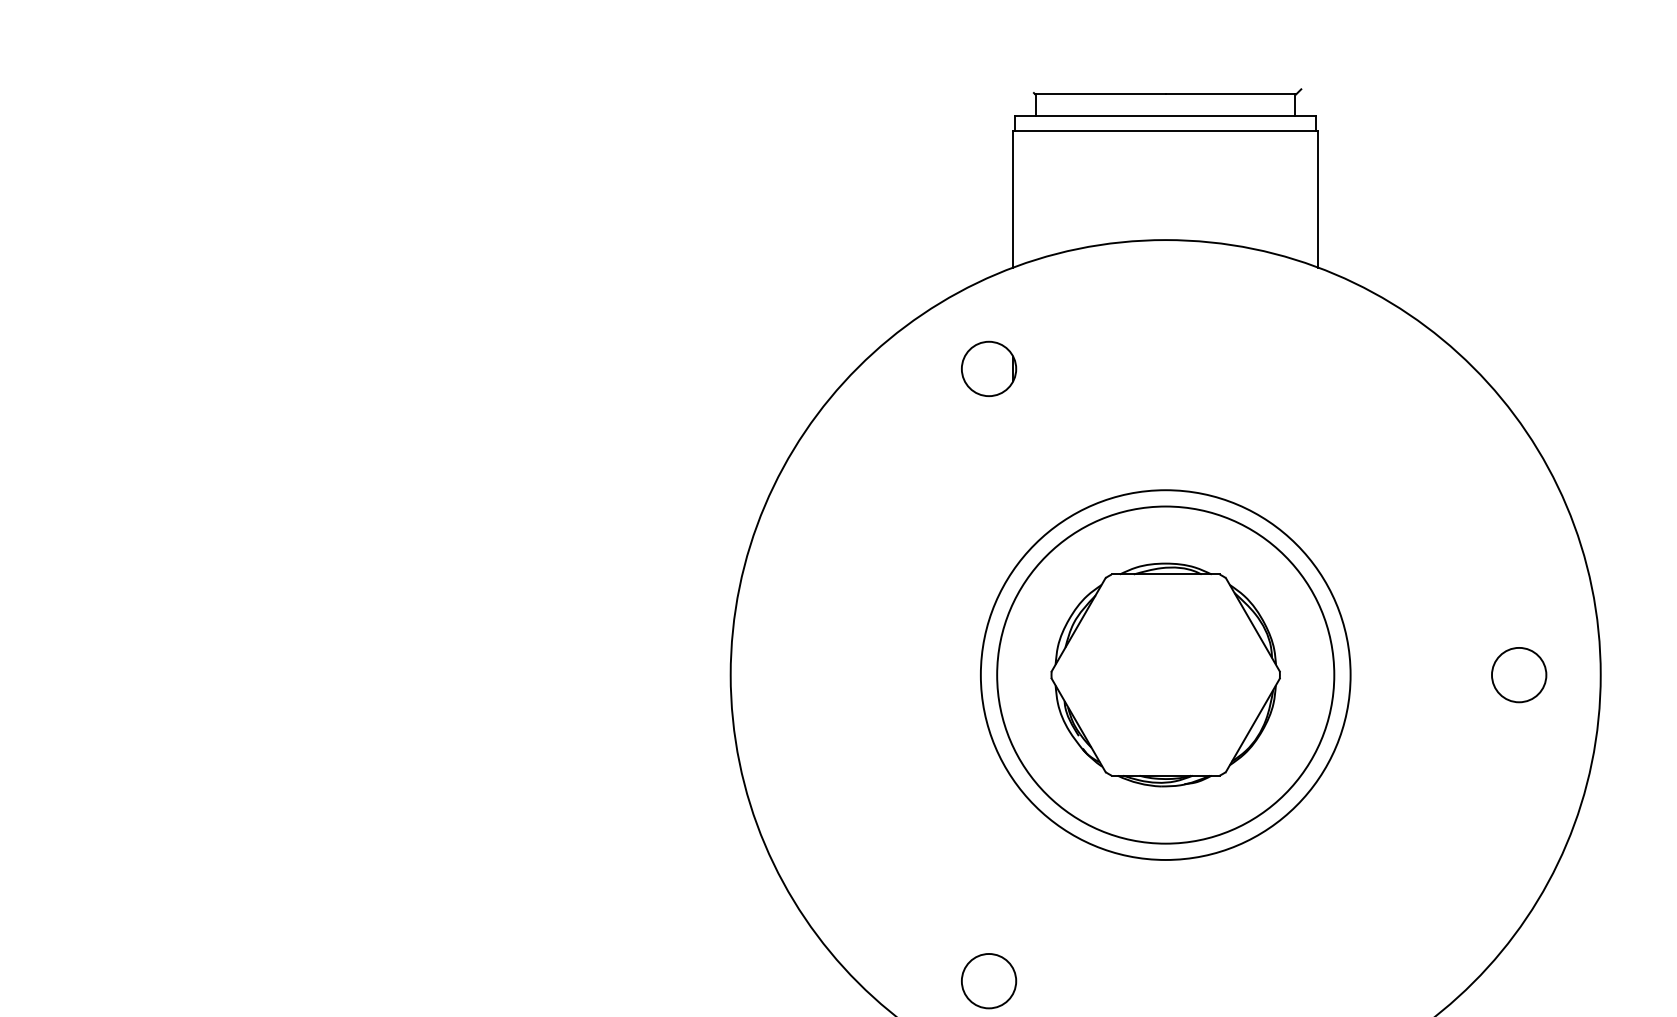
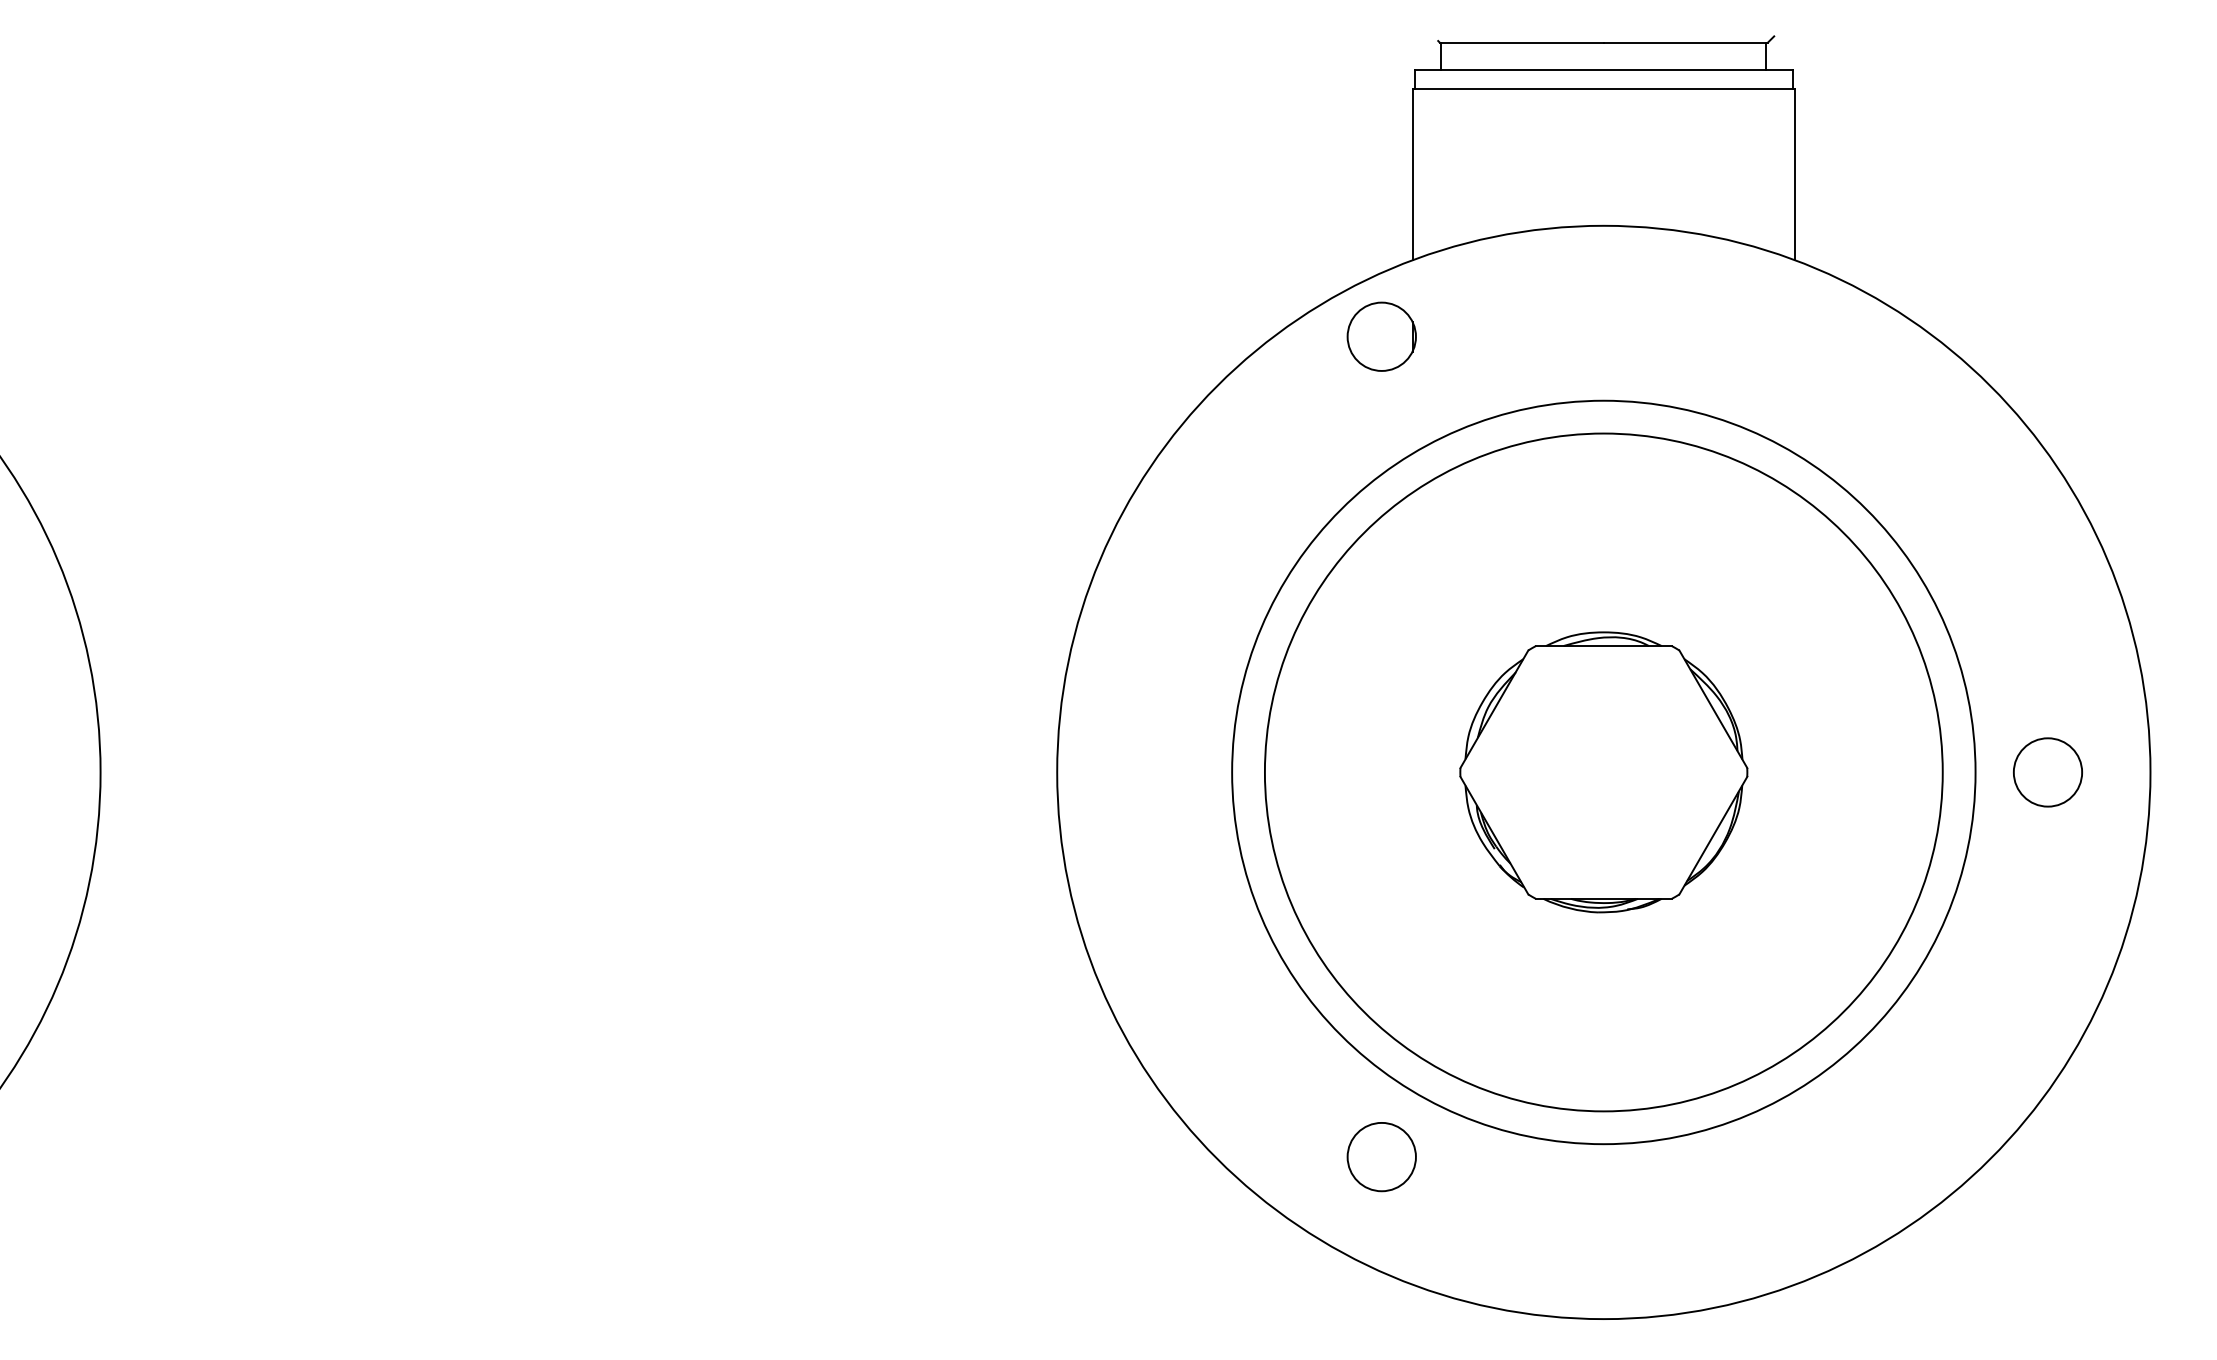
part: (988, 368) -> (1381, 336), moved
circle: (1165, 675) -> (1603, 772), size x1.6
circle: (1165, 675) -> (1603, 772), size x1.6

